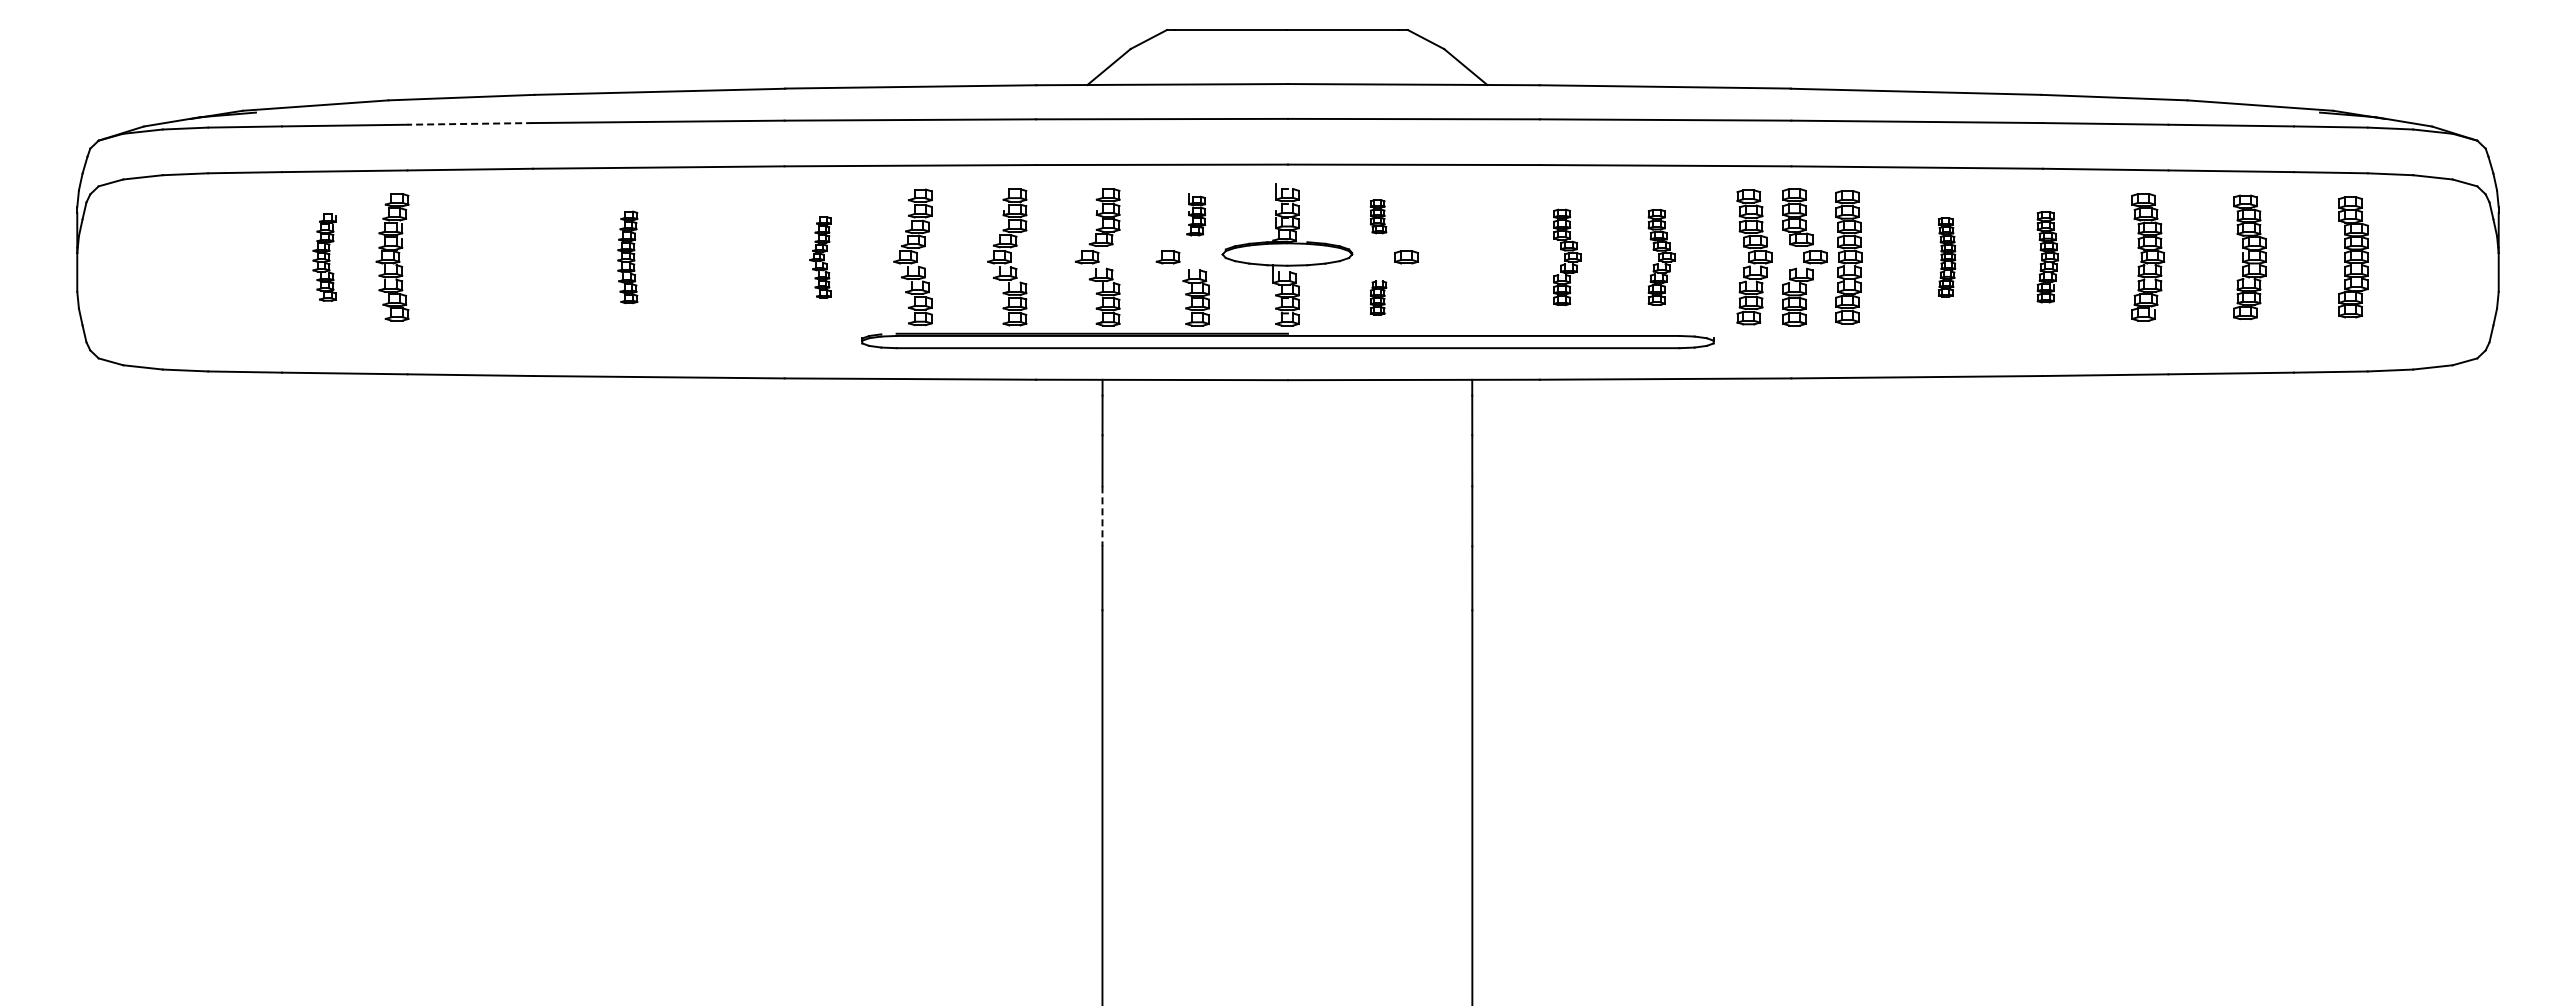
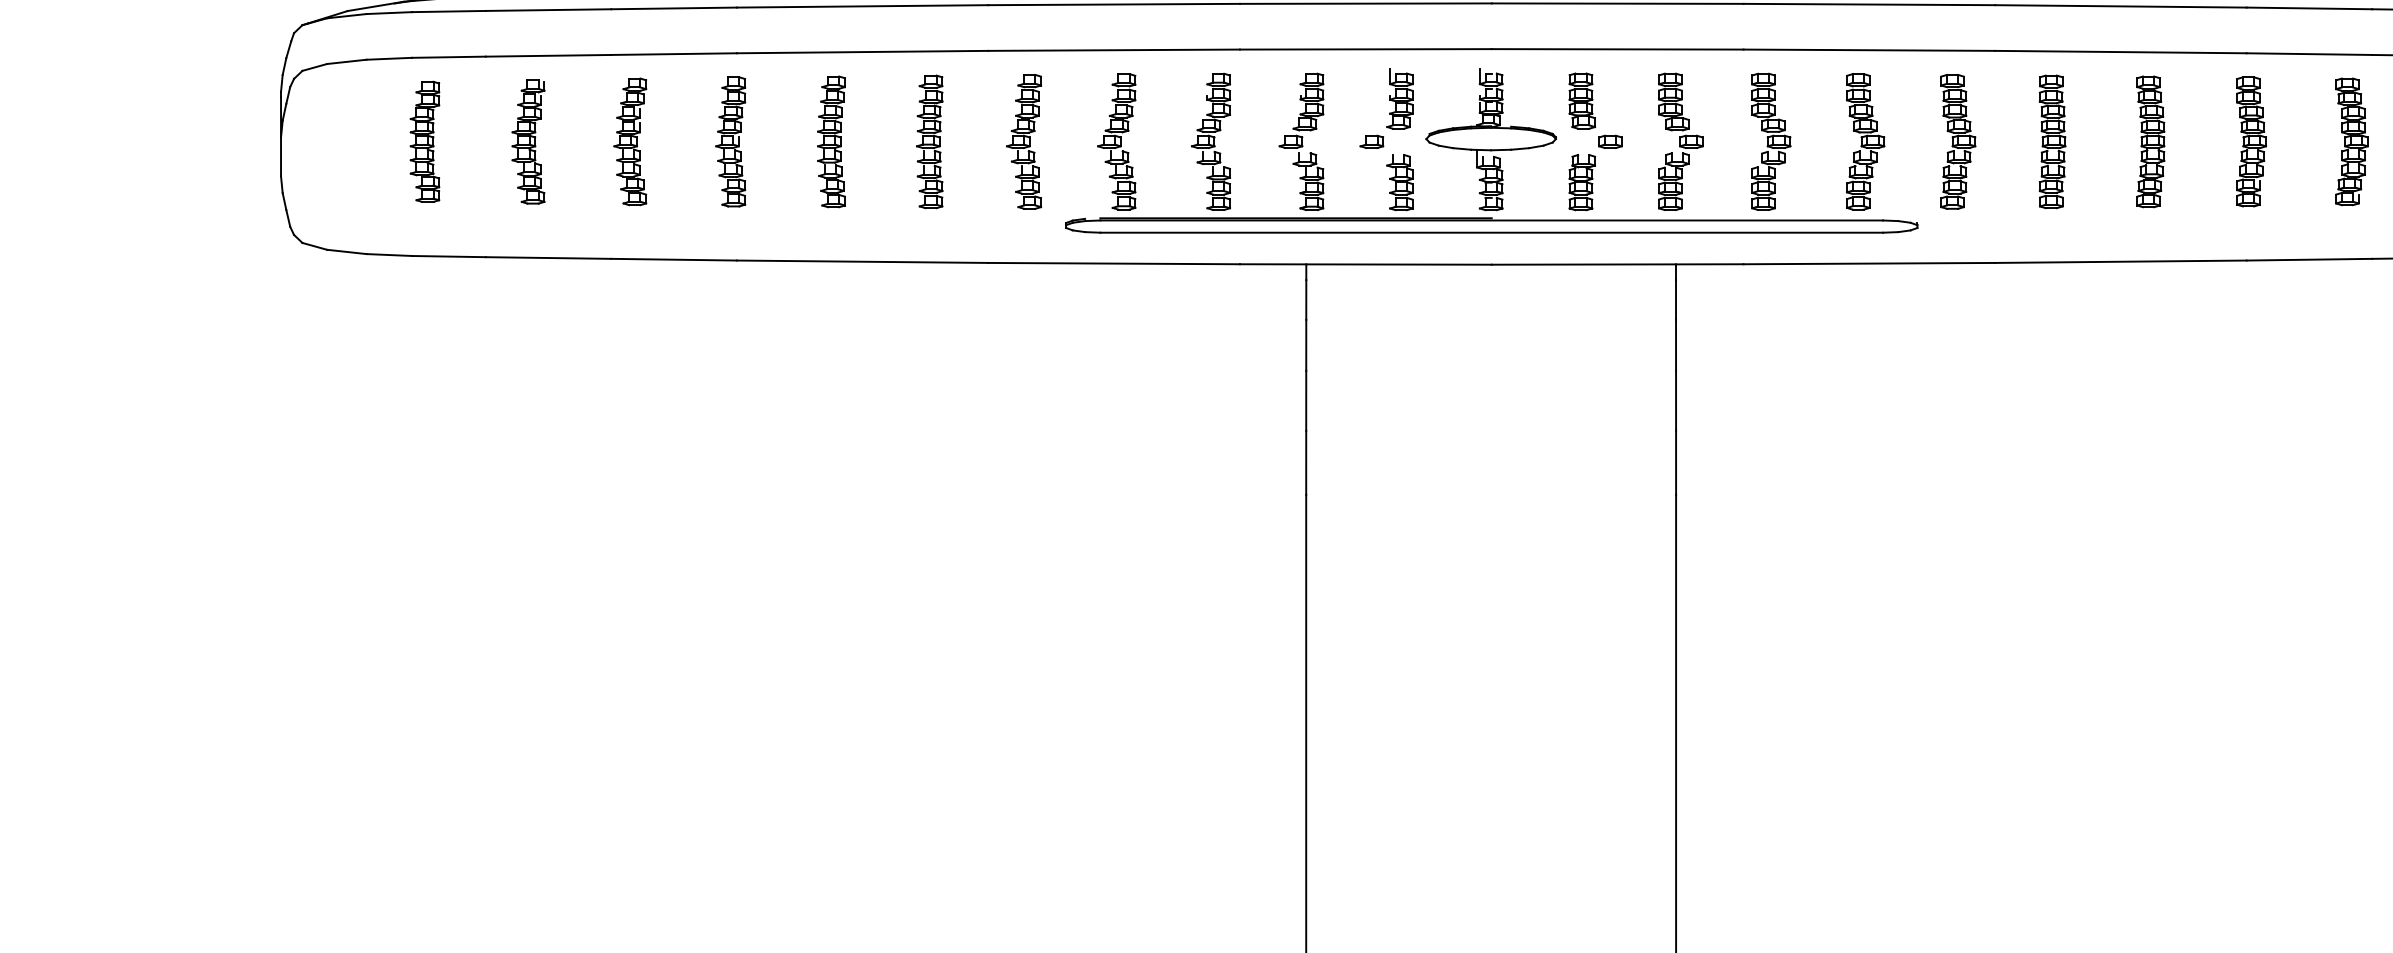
line: (470, 123) -> (674, 8), dashed -> solid
part: (1195, 214) -> (1399, 99), size x1.43
part: (1378, 216) -> (1582, 101), size x1.67
part: (526, 256) -> (730, 141), added
part: (2047, 256) -> (2251, 141), size x1.43
part: (221, 257) -> (425, 142), added
part: (324, 257) -> (528, 142), size x1.43
part: (392, 257) -> (630, 142), moved
part: (627, 257) -> (831, 142), size x1.43
part: (725, 257) -> (929, 142), added
part: (820, 257) -> (1024, 142), size x1.67
part: (1567, 257) -> (1771, 142), size x1.43
part: (1661, 257) -> (1865, 142), size x1.43
part: (1804, 257) -> (1680, 142), moved
part: (1946, 257) -> (2150, 142), size x1.67
part: (1378, 297) -> (1582, 182), size x1.67
line: (1102, 516) -> (1306, 401), dashed -> solid

